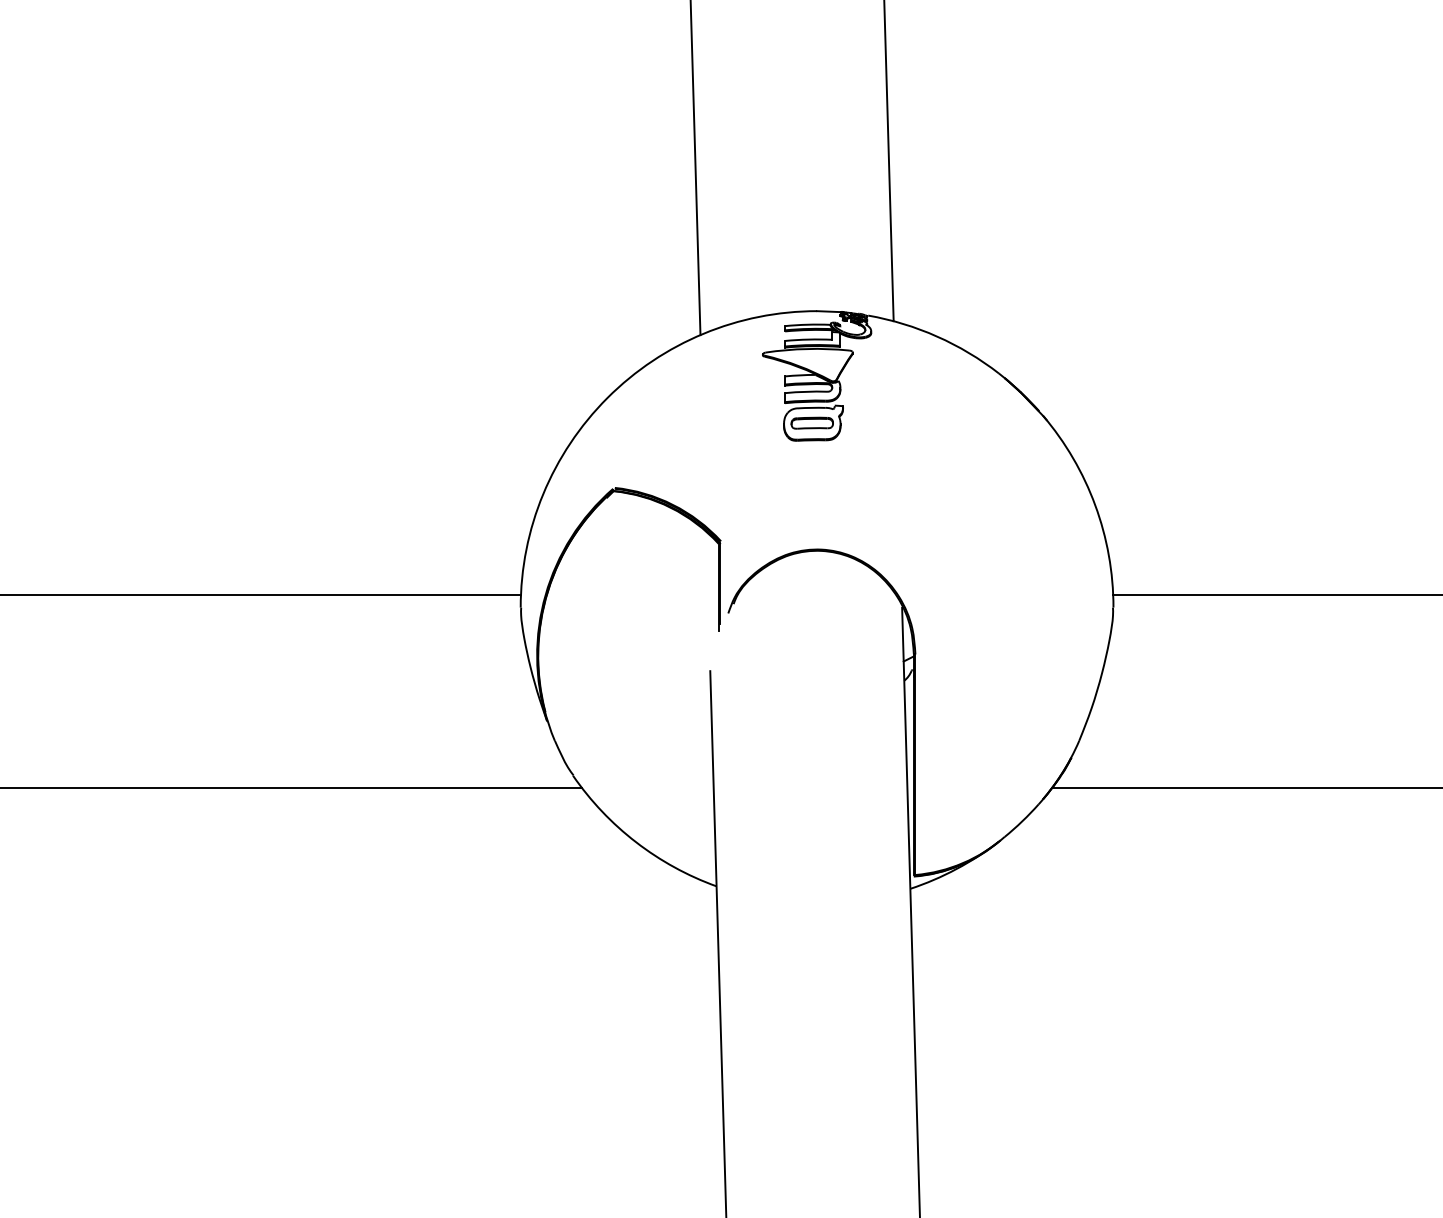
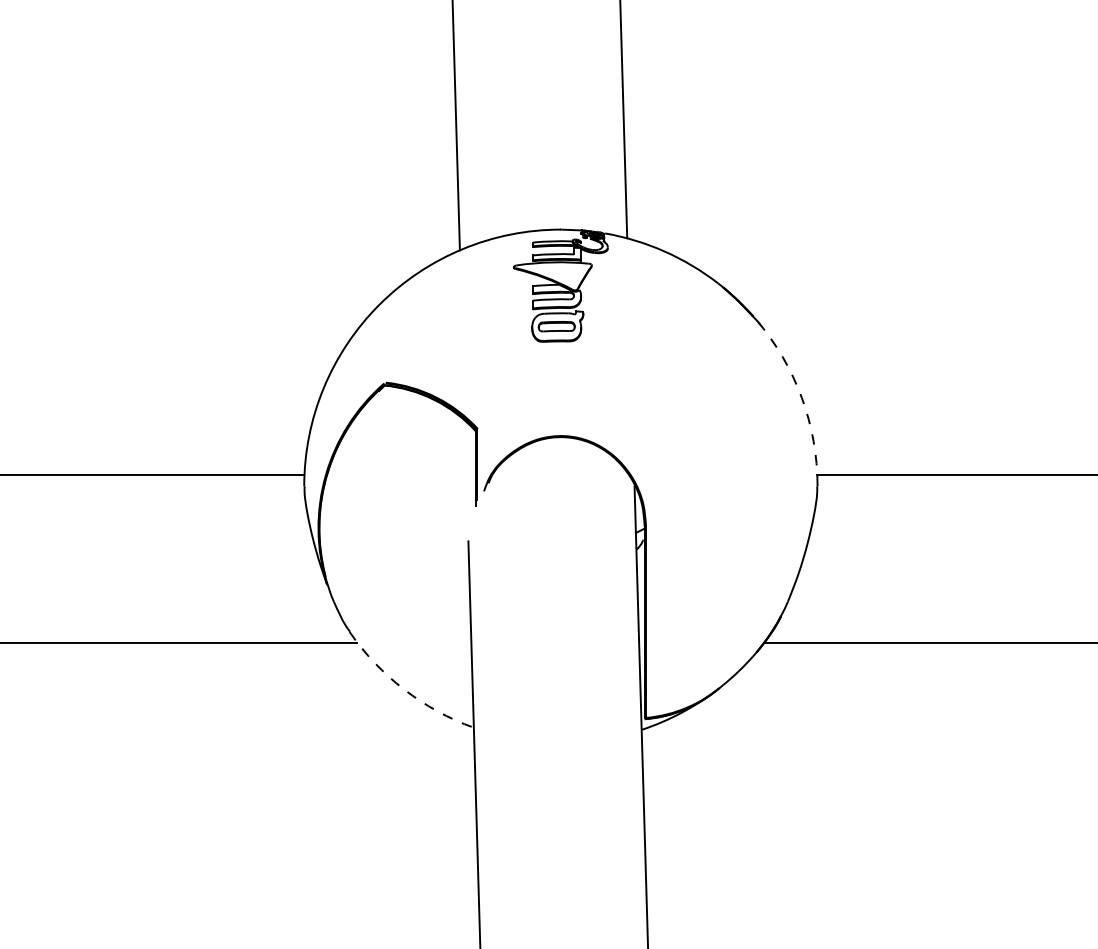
arc: (1095, 505) -> (802, 397), solid -> dashed
arc: (636, 842) -> (404, 689), solid -> dashed

